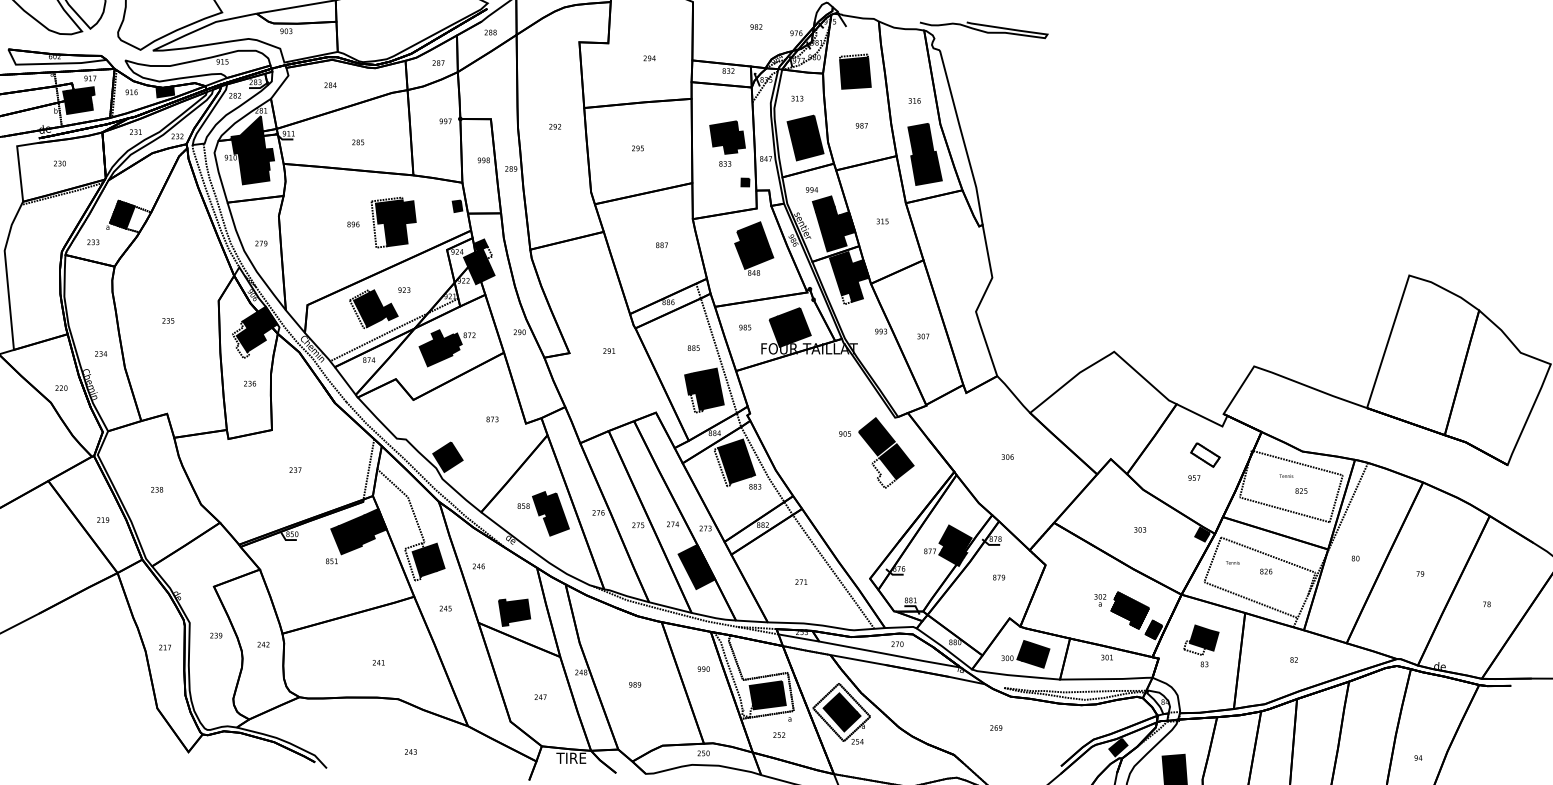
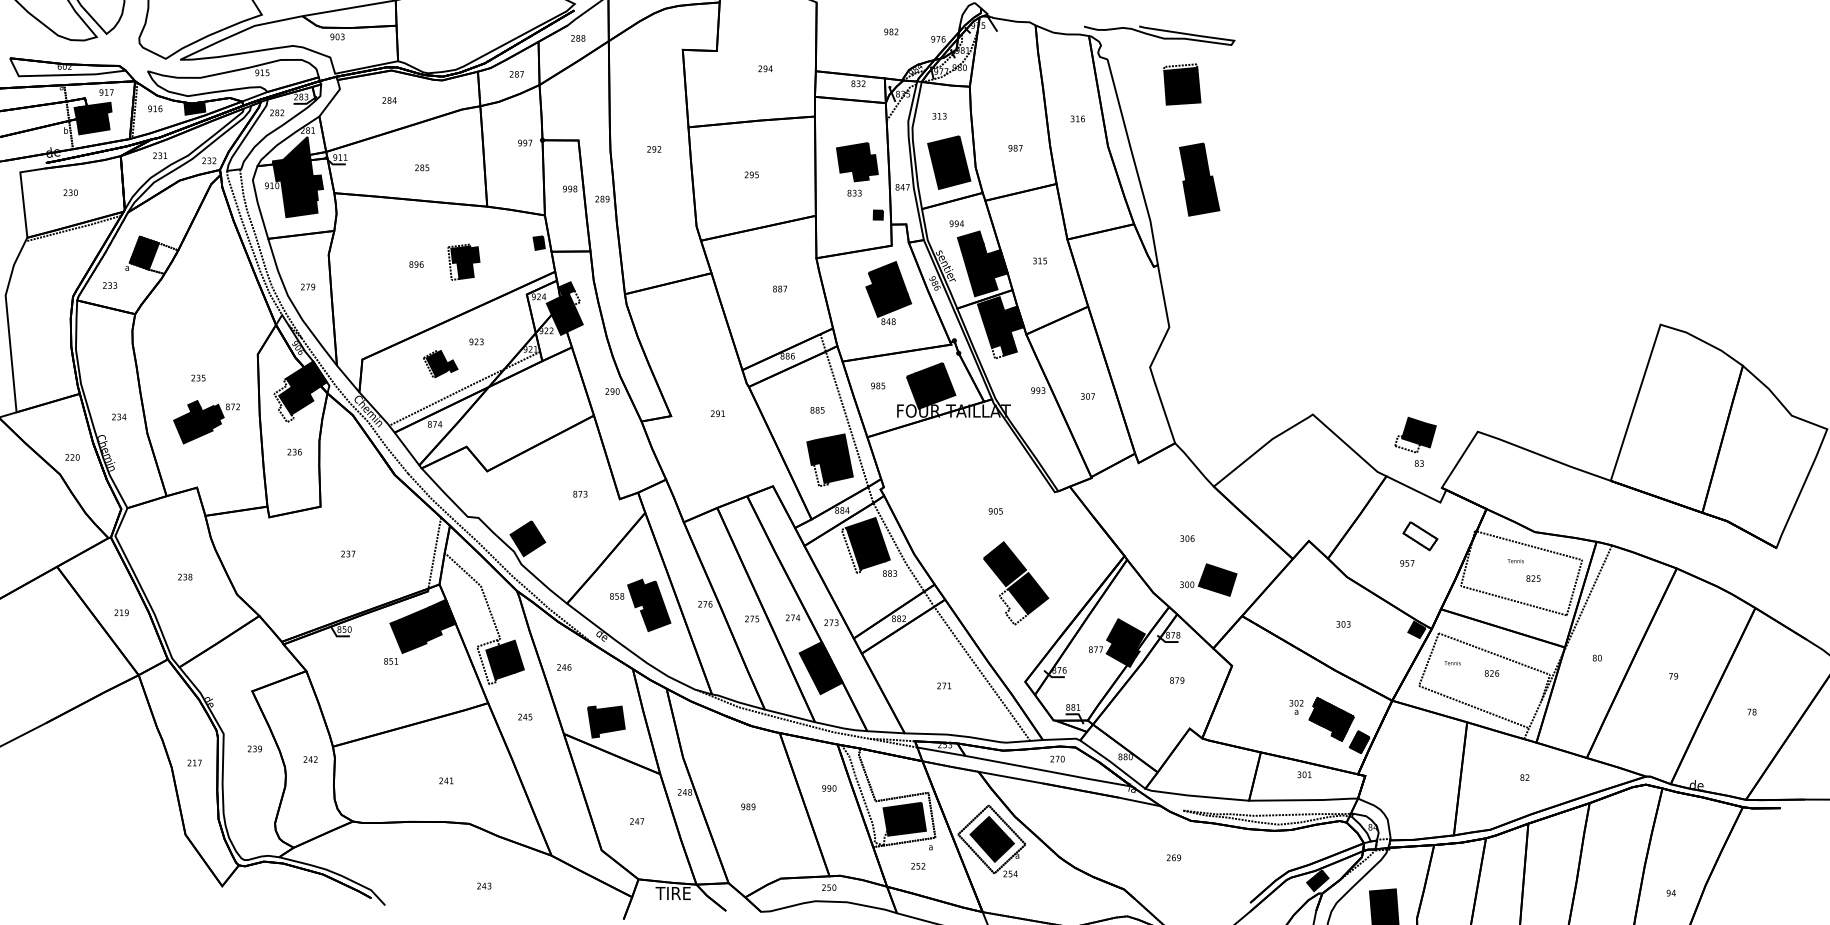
part: (855, 71) -> (1182, 84), moved
part: (924, 154) -> (1198, 179), moved
part: (393, 222) -> (463, 262), size x0.6
part: (373, 308) -> (440, 363), size x0.6
part: (446, 348) -> (205, 422), moved
part: (886, 452) -> (1016, 582), moved
part: (1201, 645) -> (1415, 441), moved
part: (1025, 654) -> (1208, 580), moved

